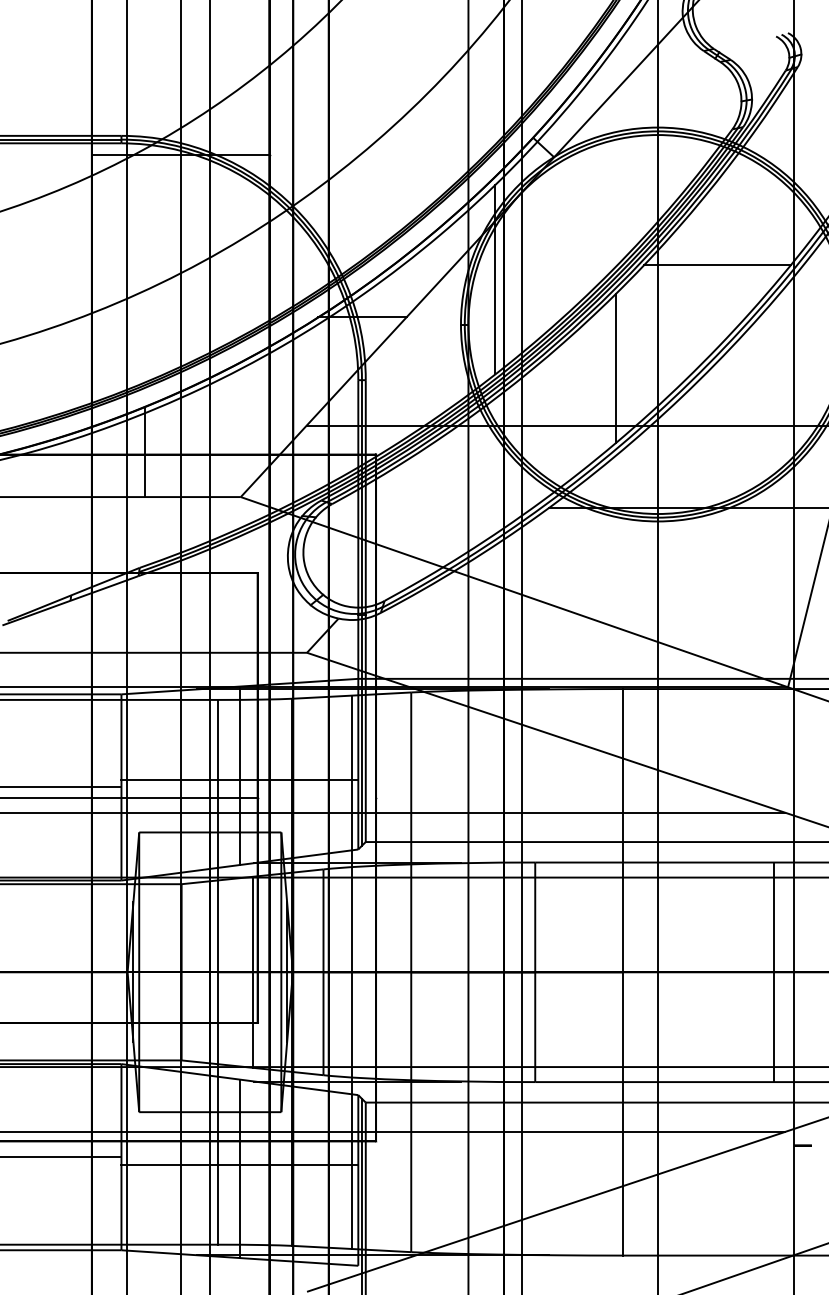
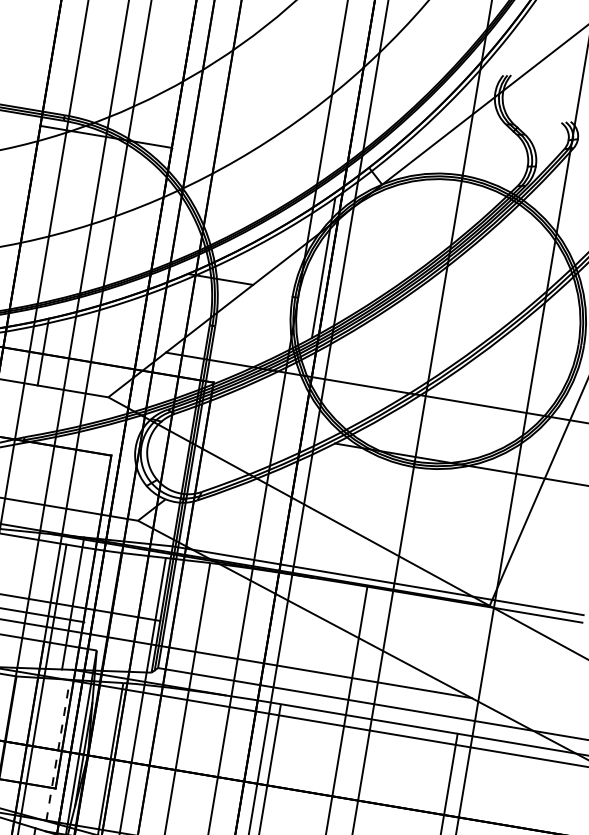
line: (717, 265) -> (489, 285), removed
line: (615, 368) -> (401, 348), removed
line: (252, 971) -> (58, 749), solid -> dashed

